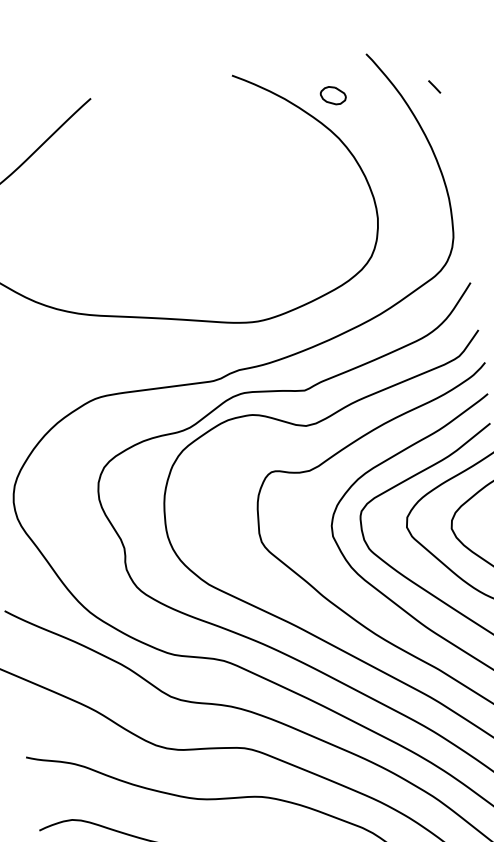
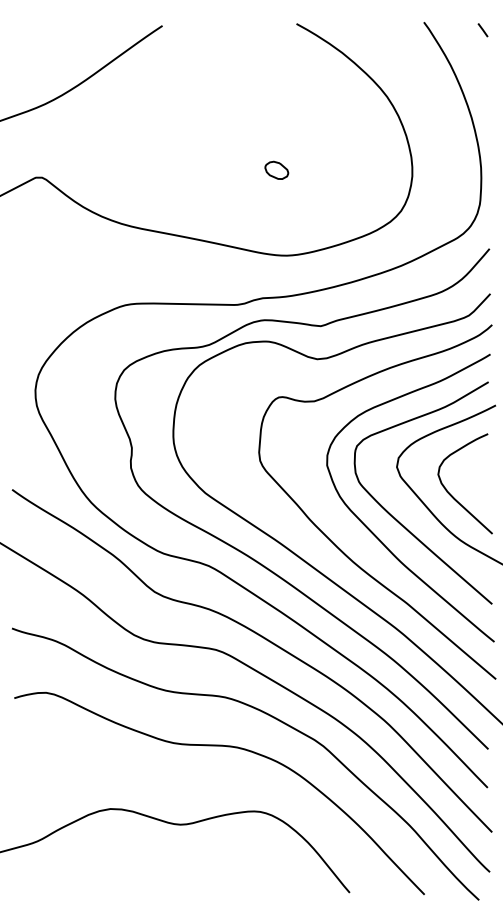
line: (434, 87) -> (482, 30), moved
part: (332, 94) -> (276, 169), moved

